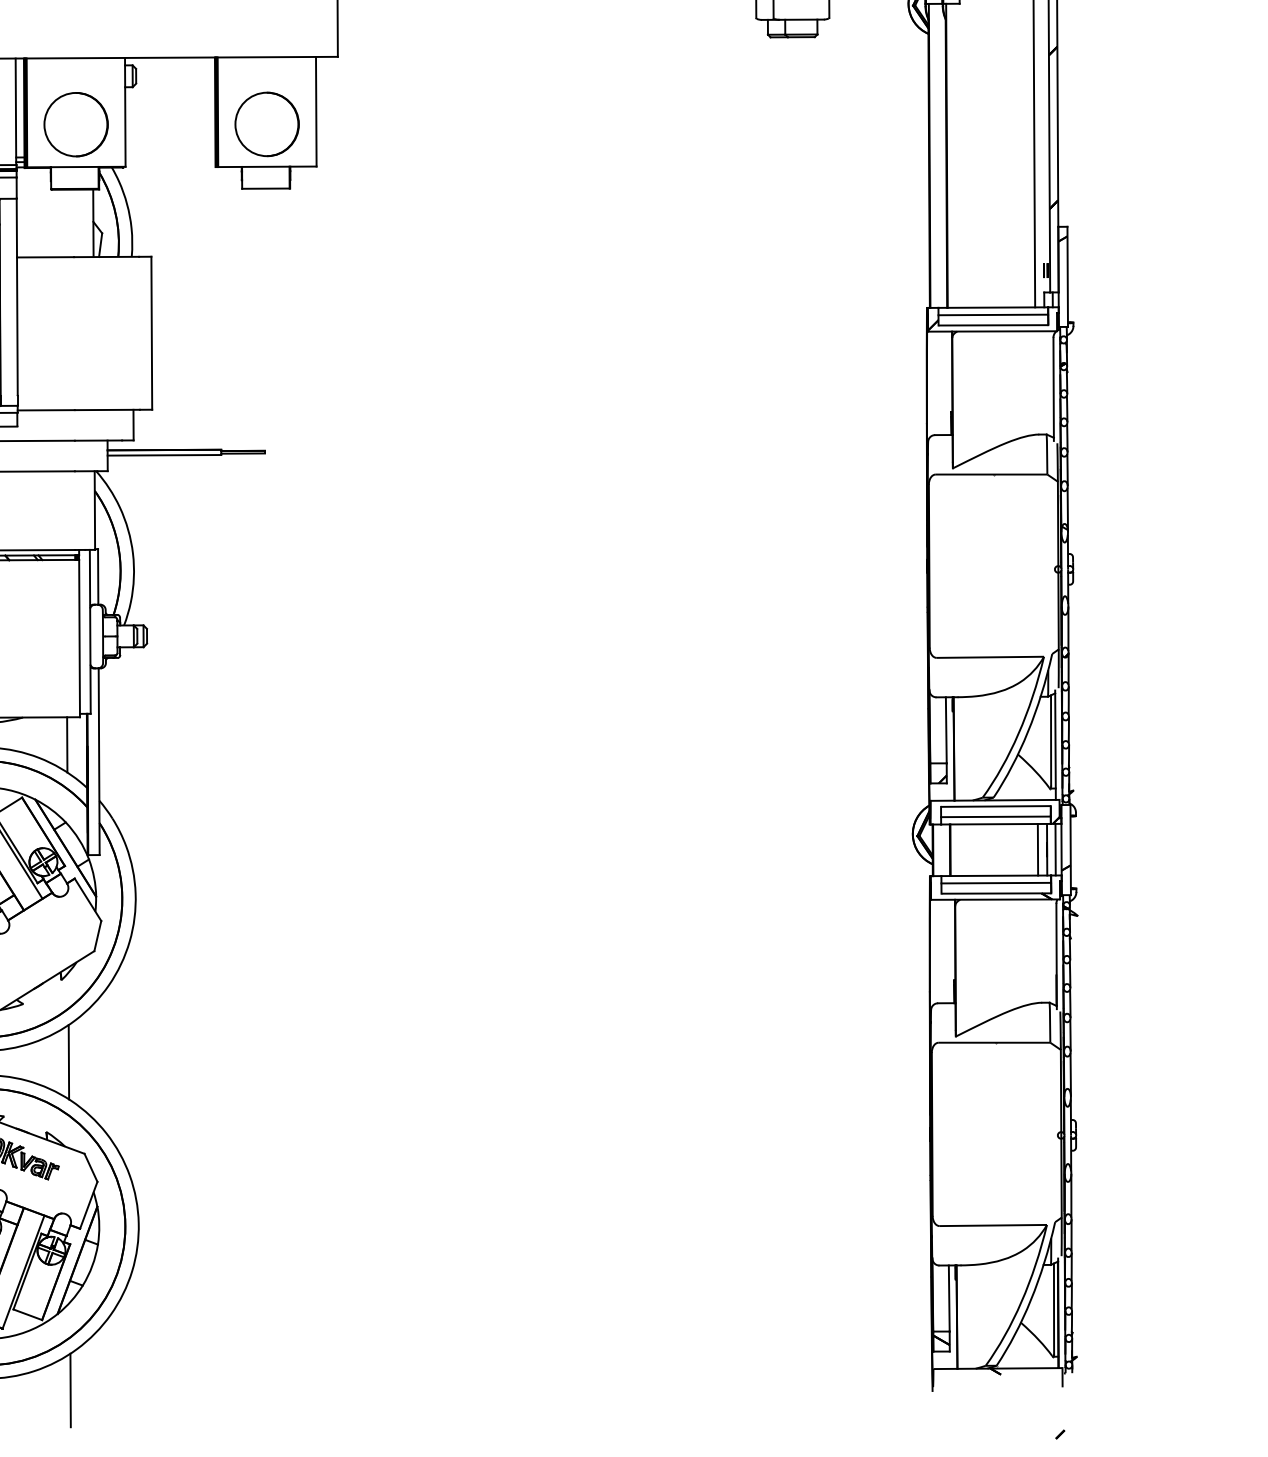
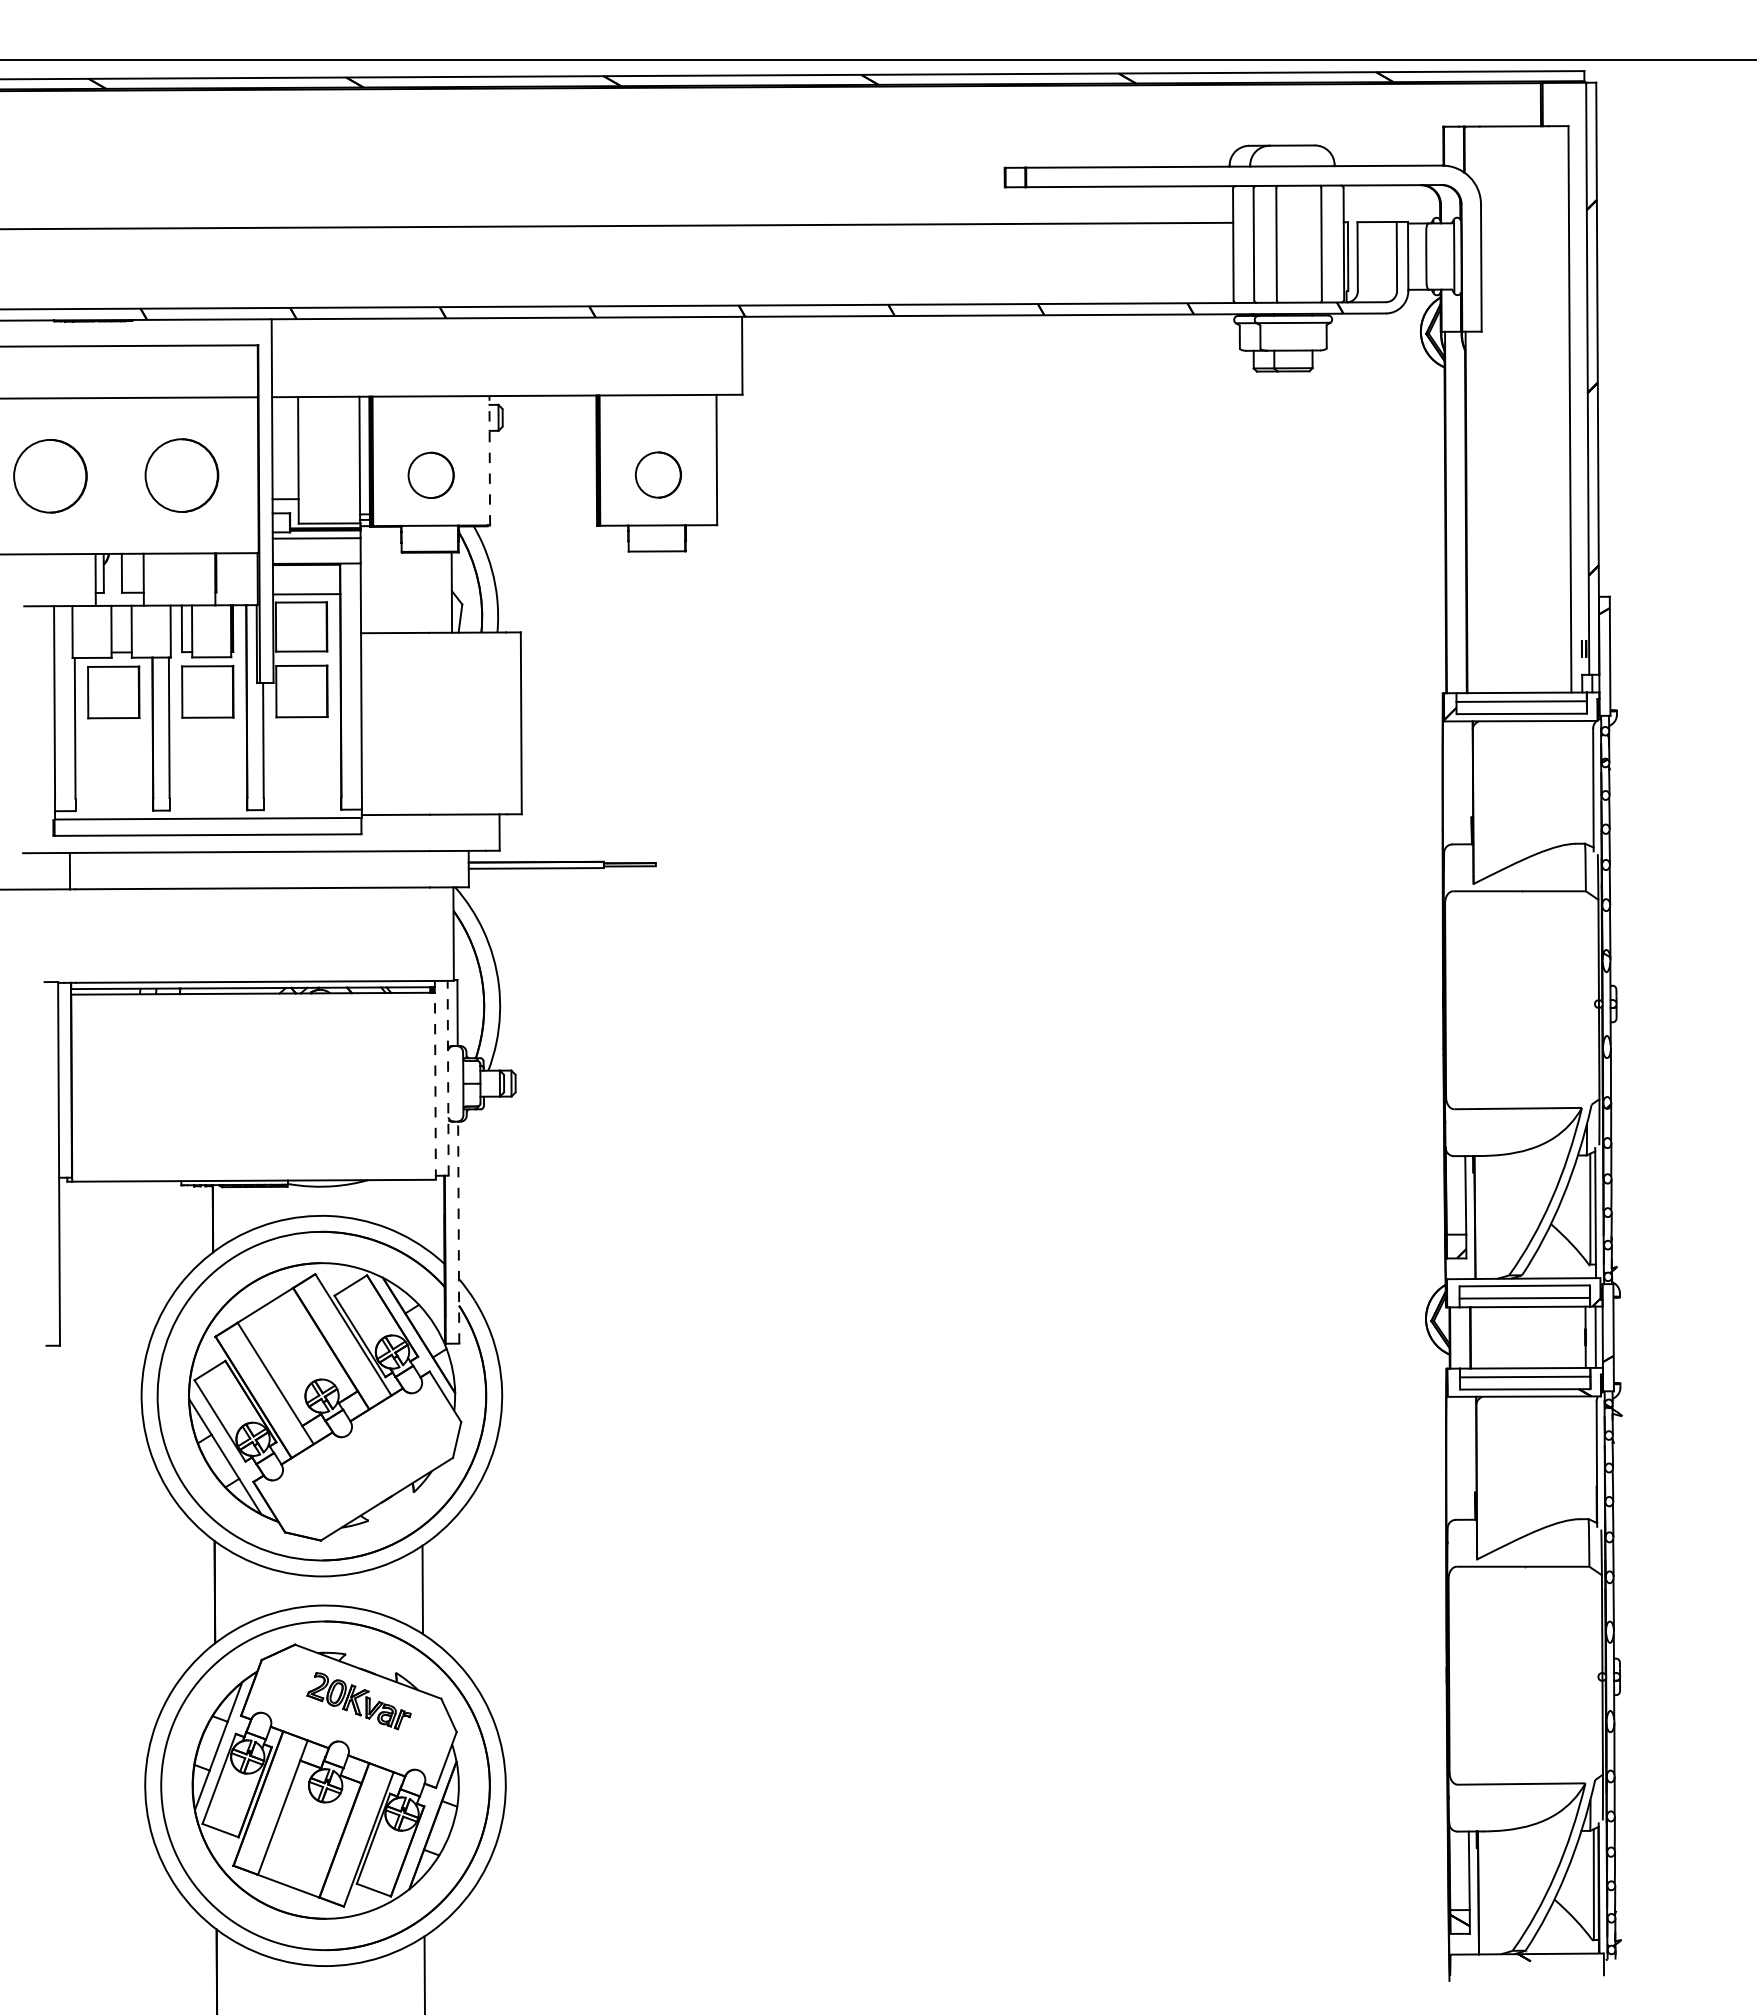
line: (125, 112) -> (489, 460), solid -> dashed
part: (267, 123) -> (658, 474), size x0.6
part: (75, 124) -> (430, 475), size x0.6
line: (90, 631) -> (448, 1077), solid -> dashed
line: (79, 638) -> (435, 1086), solid -> dashed
line: (67, 744) -> (420, 1212), removed
line: (98, 761) -> (458, 1232), solid -> dashed
line: (1037, 849) -> (1574, 1337), removed

